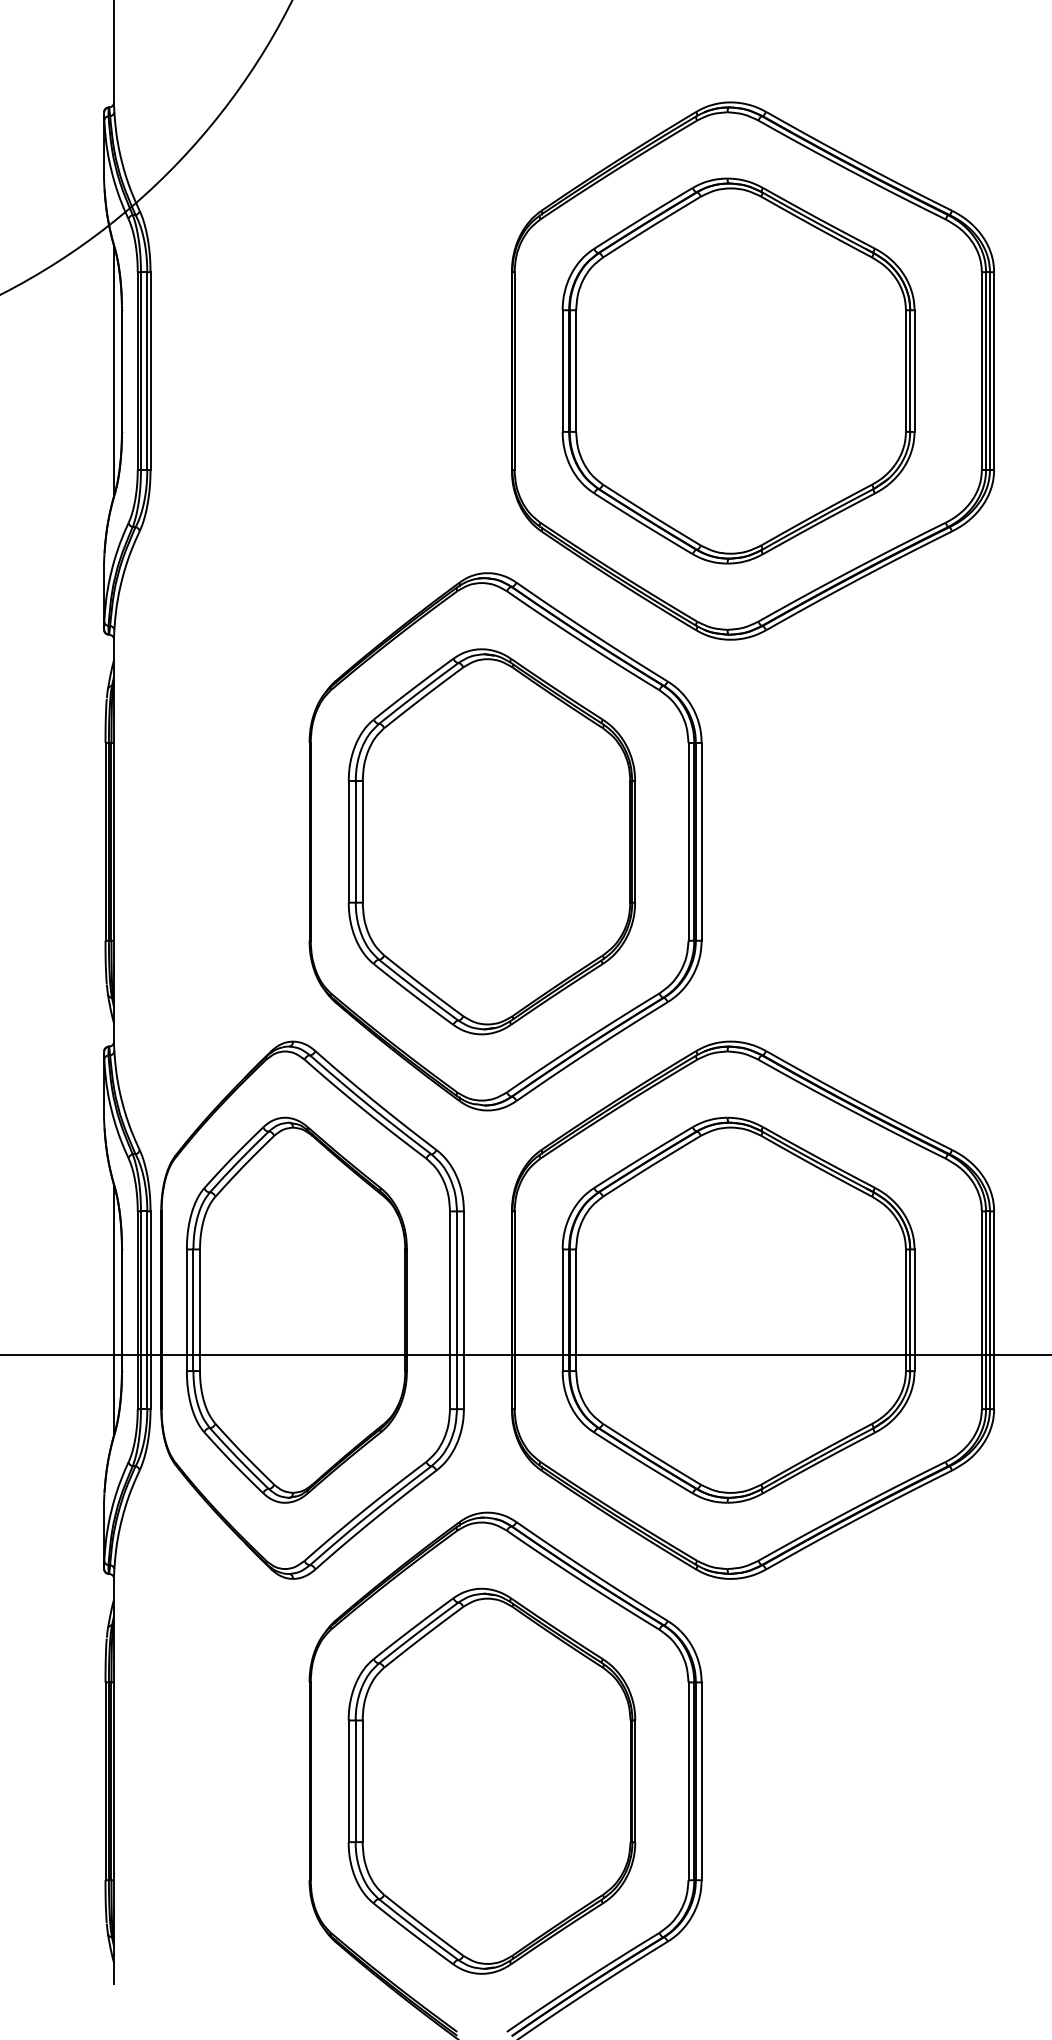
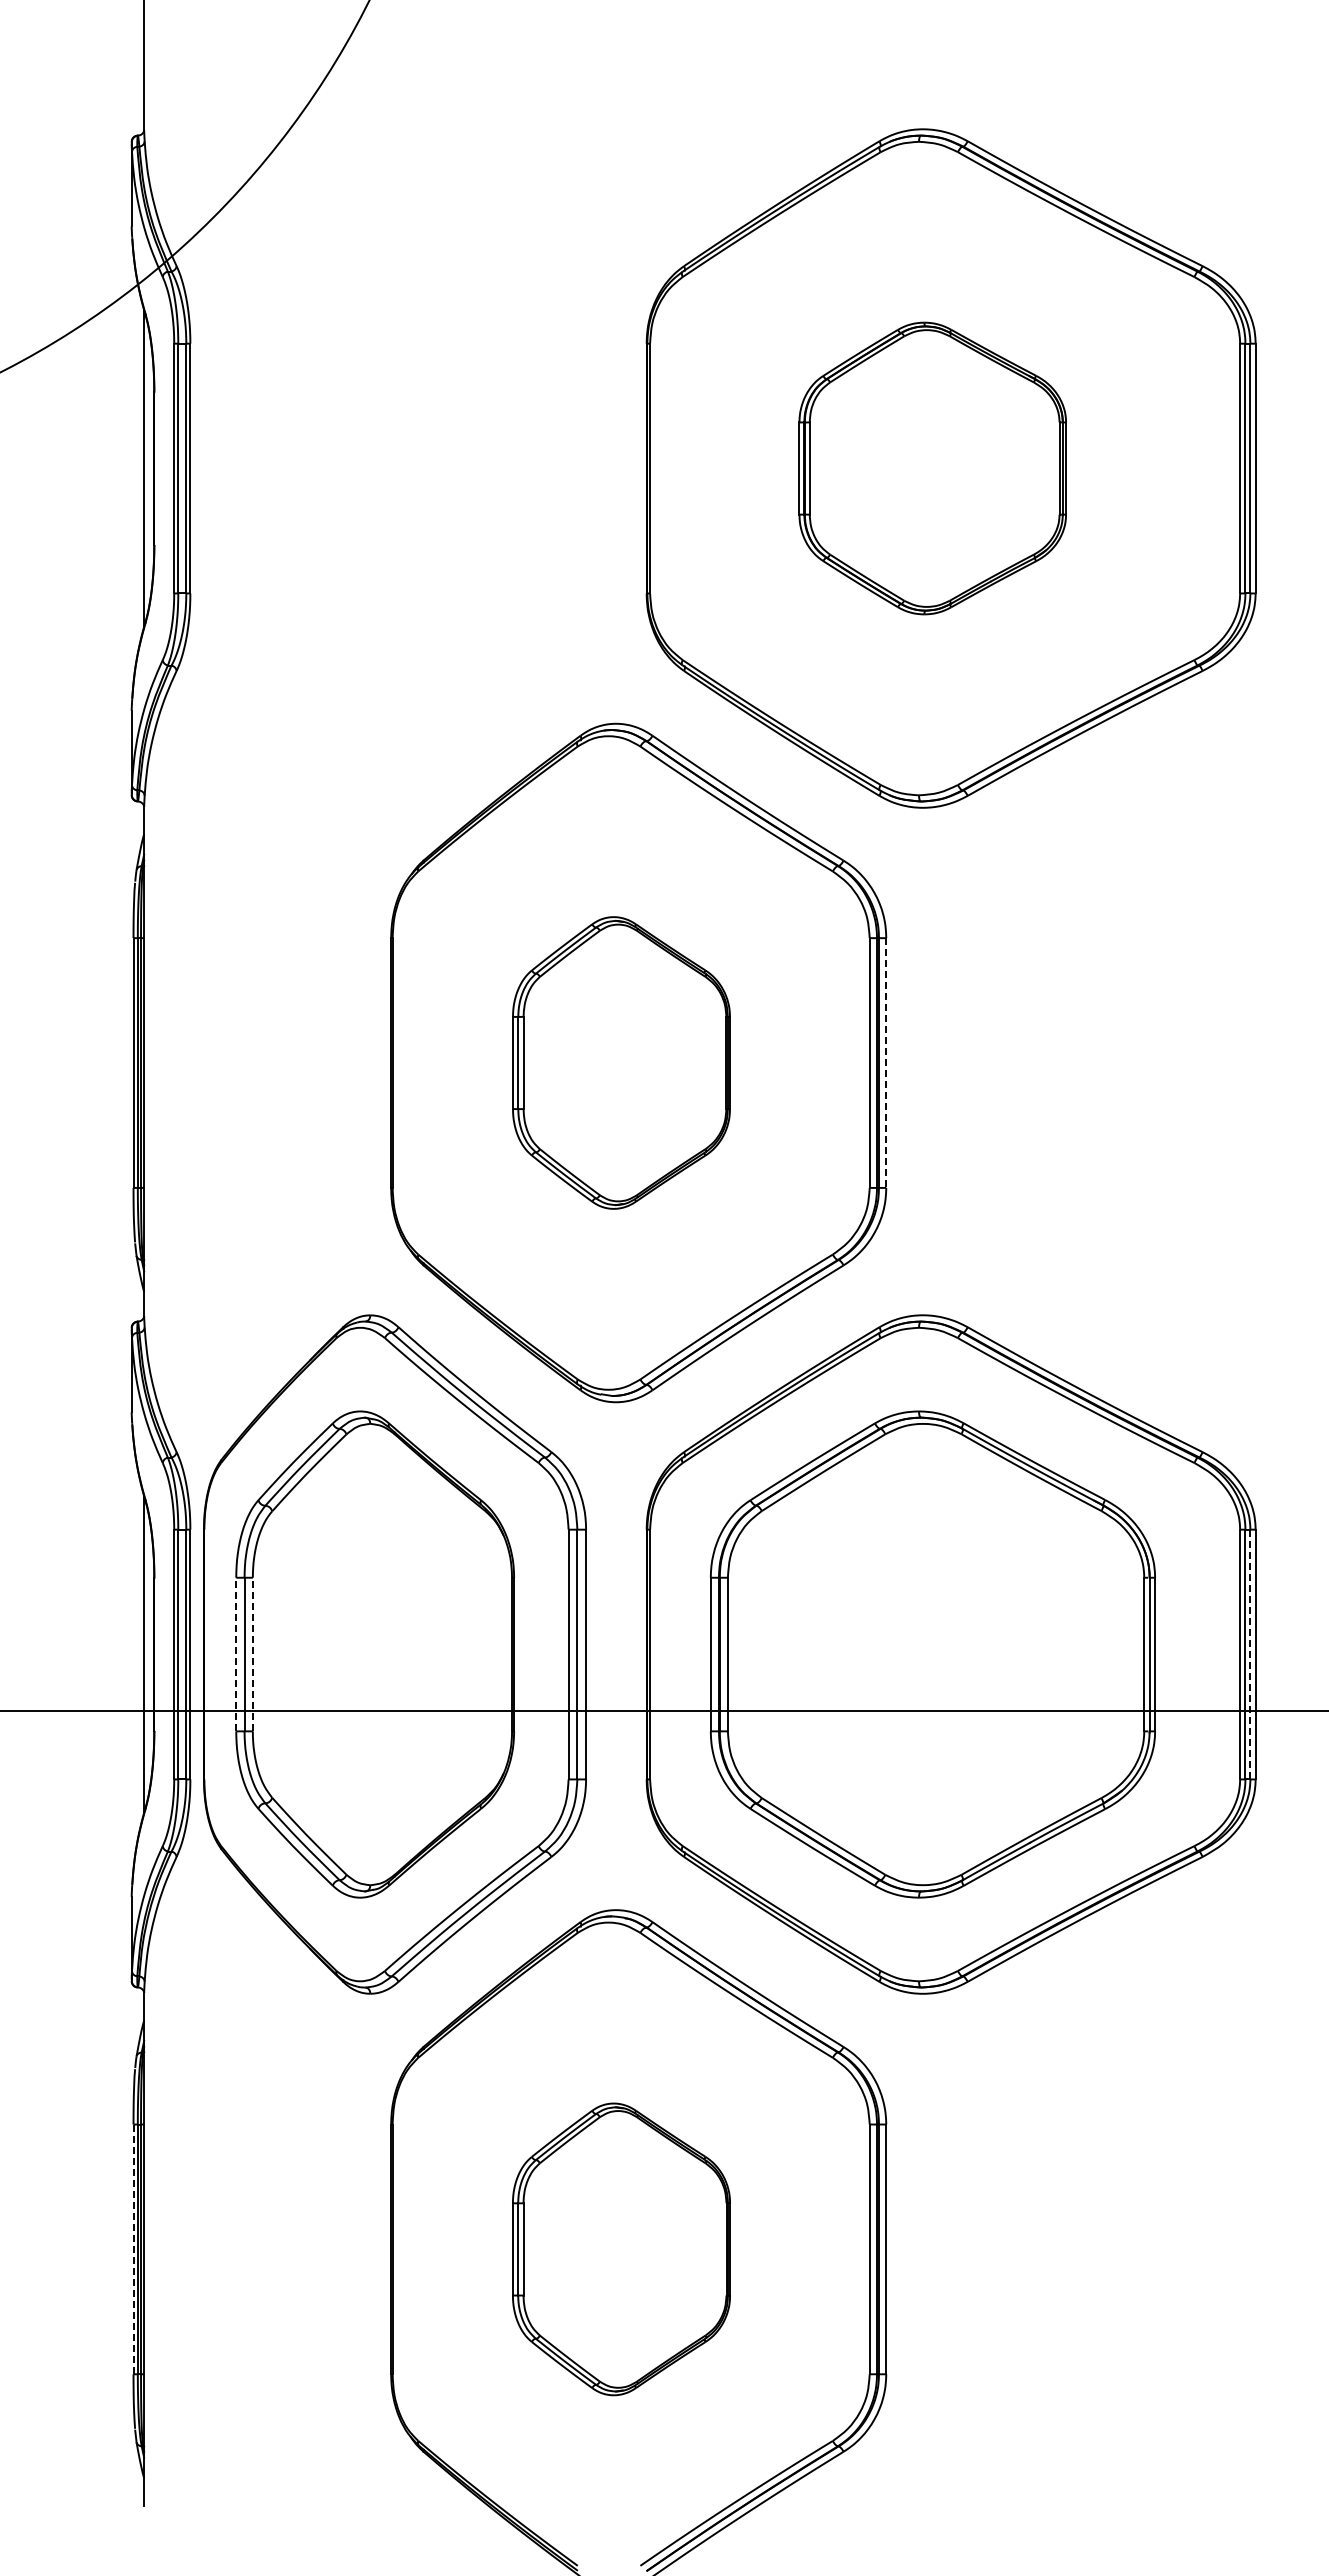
part: (738, 371) -> (932, 468), size x0.6
part: (491, 841) -> (621, 1062), size x0.6
line: (701, 842) -> (886, 1063), solid -> dashed
line: (187, 1310) -> (236, 1654), solid -> dashed
line: (199, 1310) -> (252, 1654), solid -> dashed
line: (990, 1310) -> (1250, 1654), solid -> dashed
line: (105, 1781) -> (133, 2249), solid -> dashed
part: (491, 1781) -> (621, 2249), size x0.6

